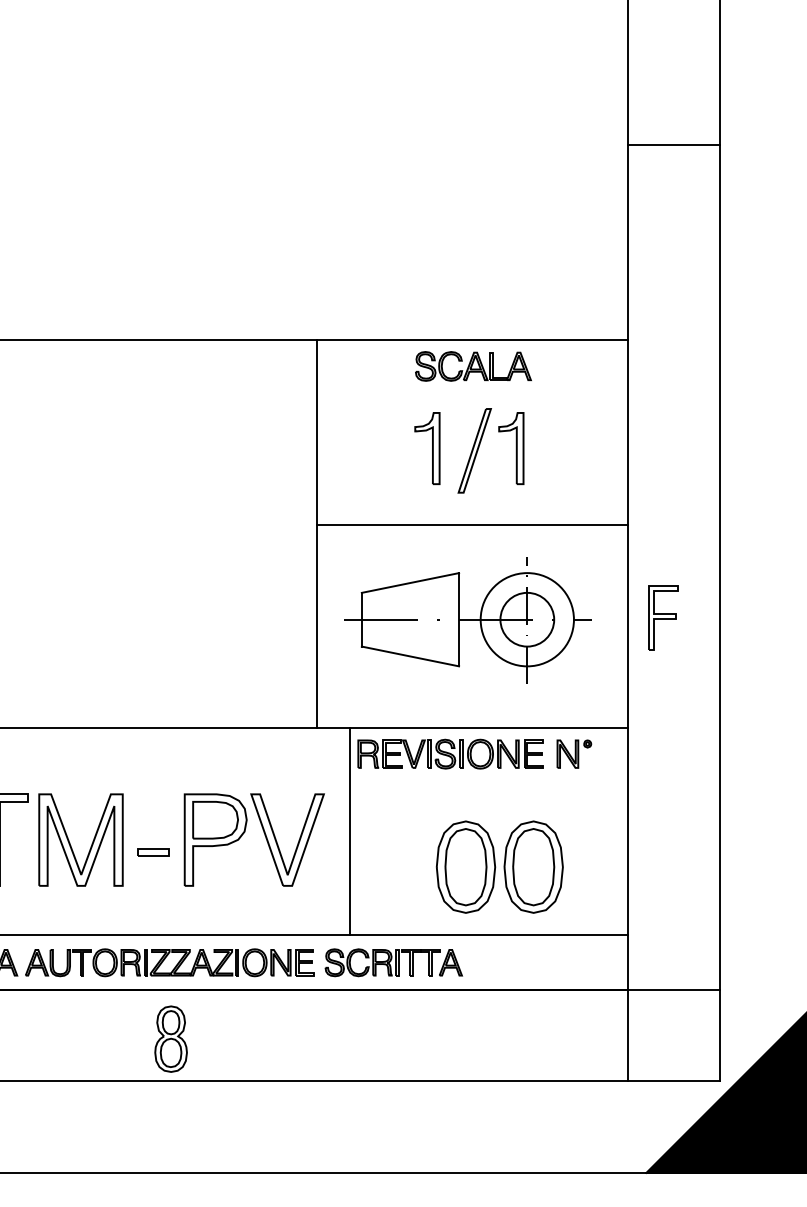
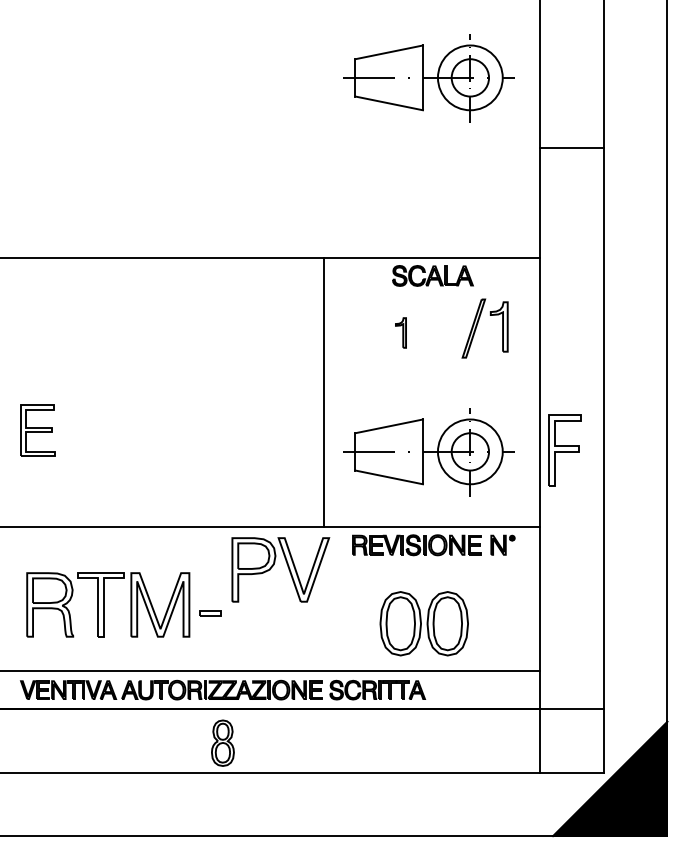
part: (467, 82) -> (428, 78), added
line: (672, 145) -> (571, 148), moved
part: (426, 447) -> (400, 332), size x0.6
part: (480, 447) -> (477, 326), moved
line: (472, 525) -> (432, 386), removed
part: (662, 617) -> (564, 450), size x1.6
line: (350, 830) -> (347, 598), removed
part: (245, 833) -> (274, 565), moved
part: (498, 866) -> (423, 623), moved

